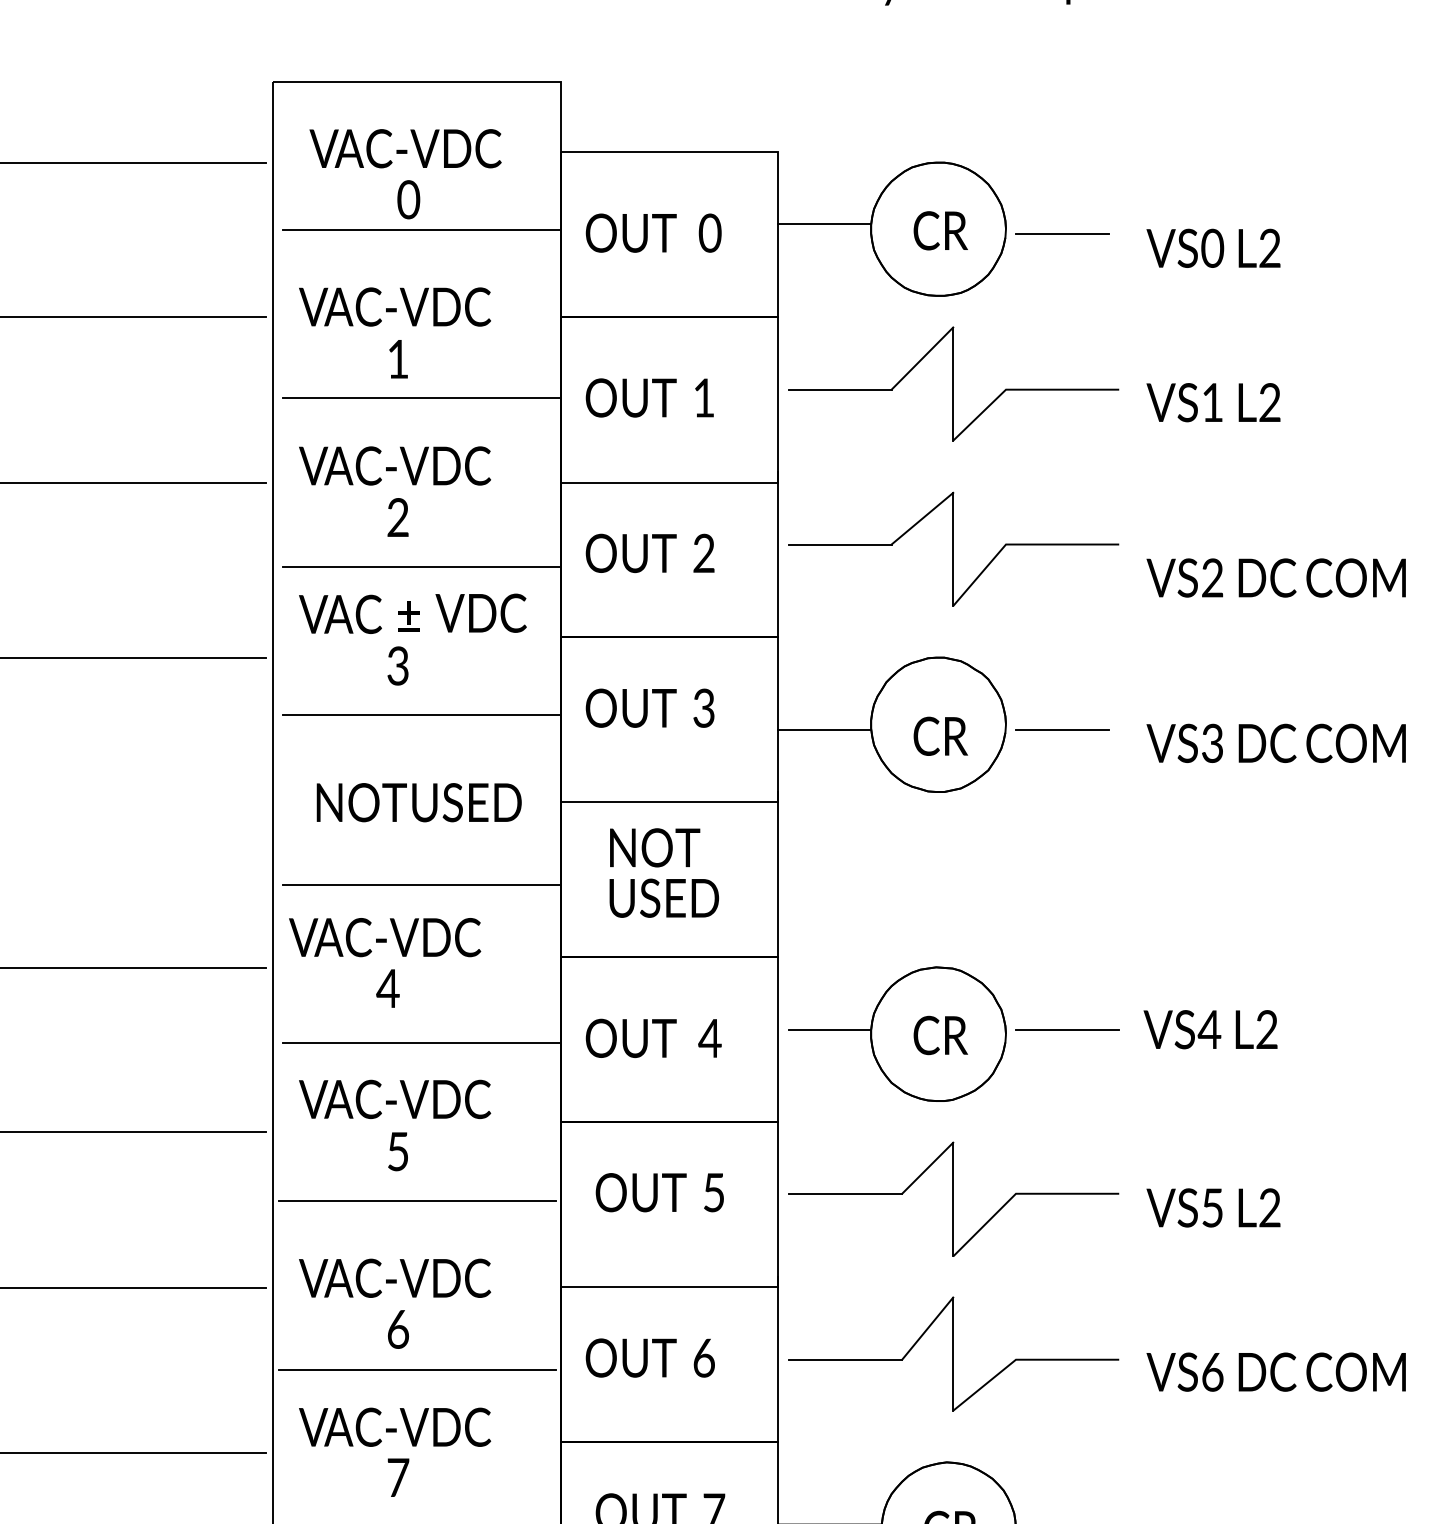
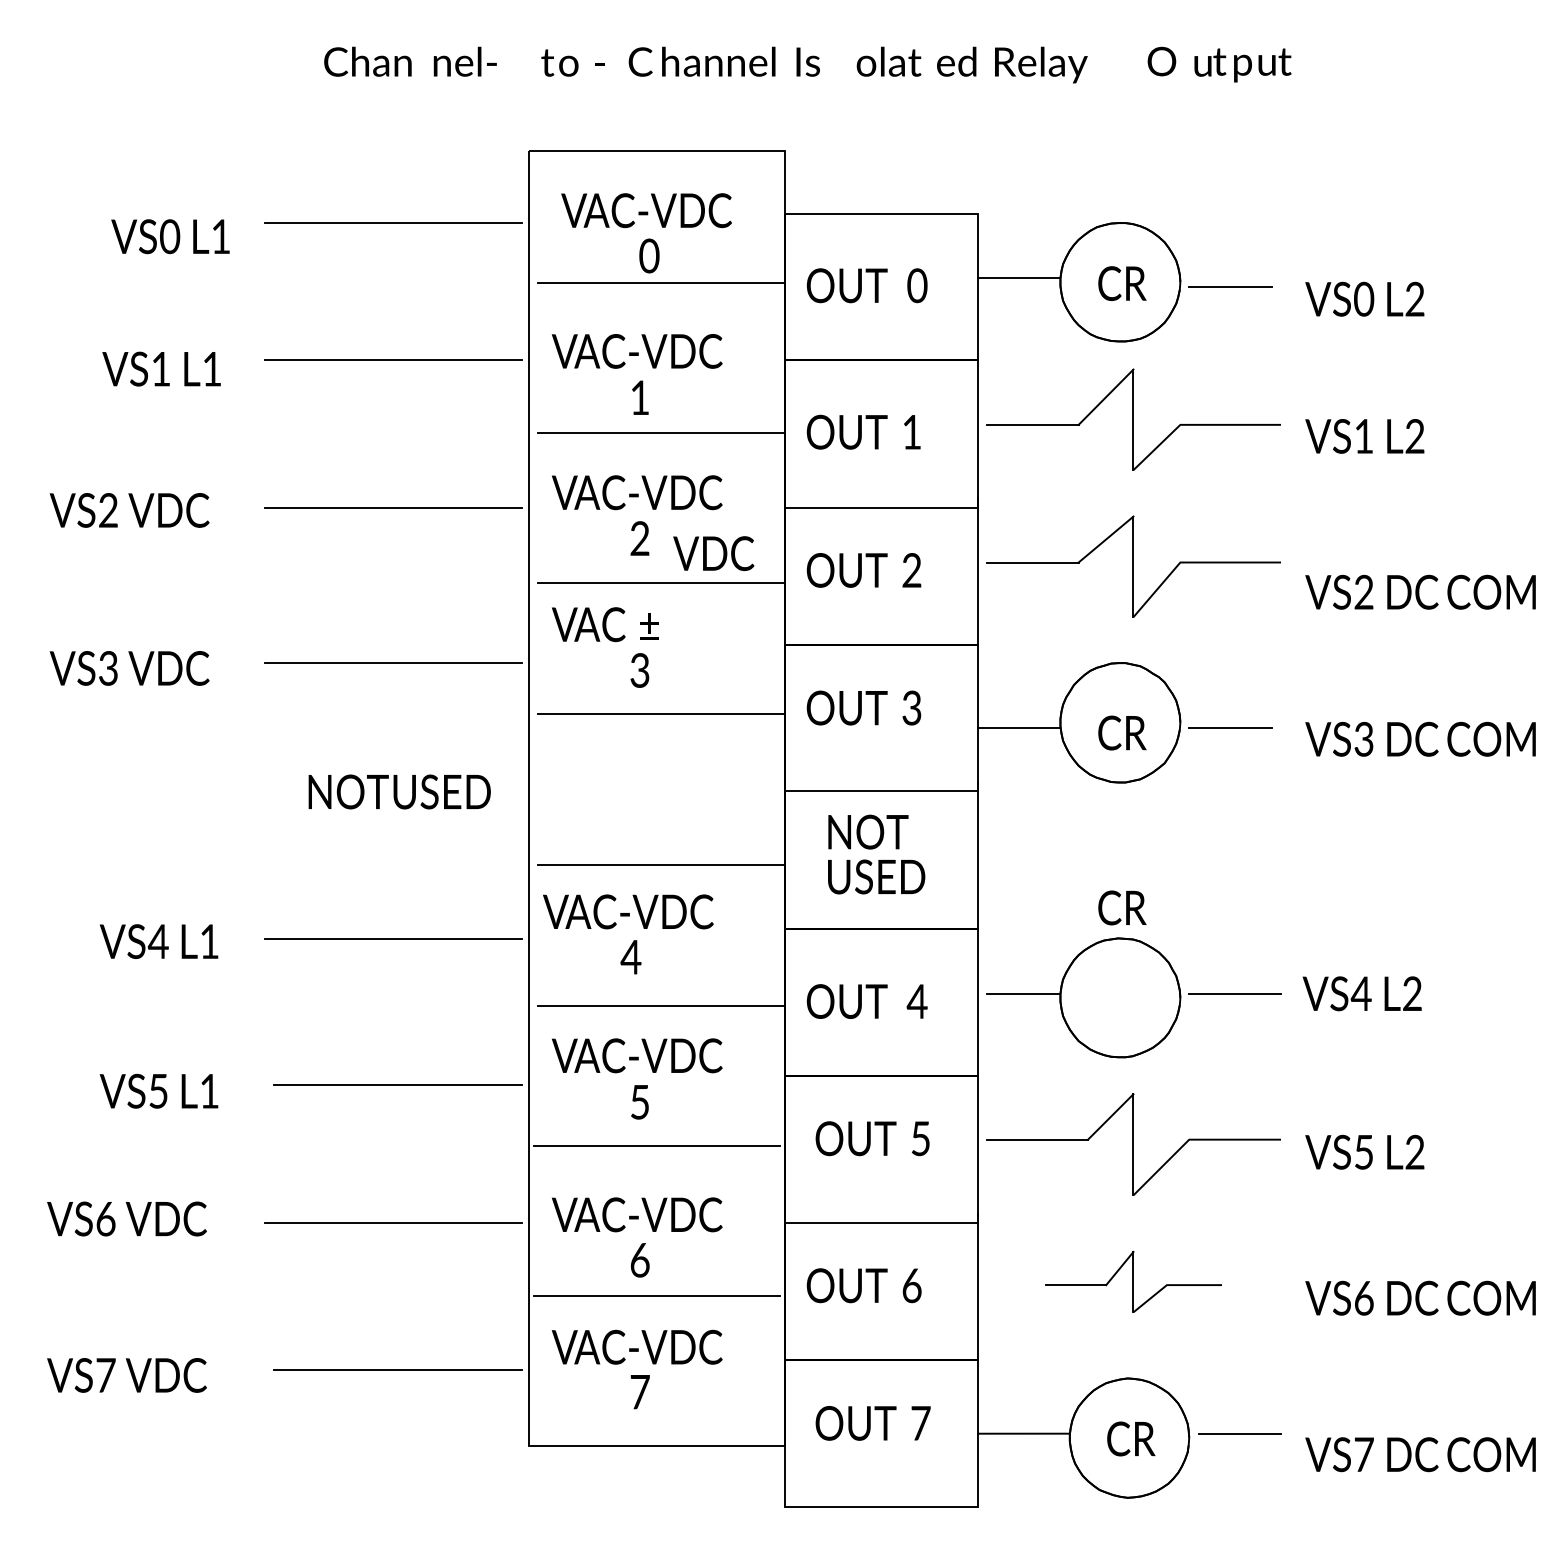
text: (480, 613) -> (713, 553), moved
text: (418, 802) -> (399, 791), moved
text: (940, 1034) -> (1122, 907), moved
part: (953, 1353) -> (1133, 1281), size x0.6

